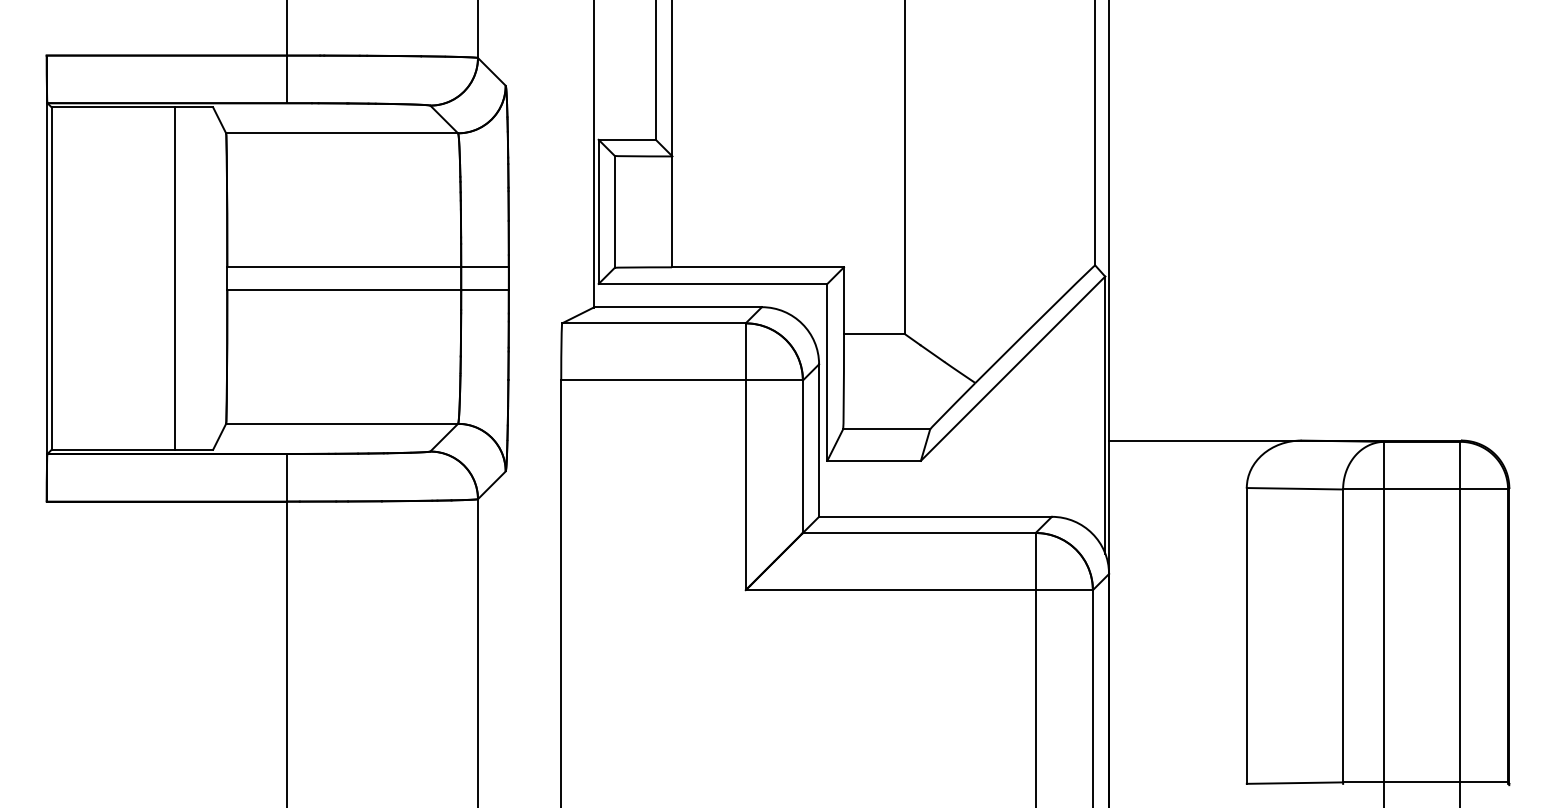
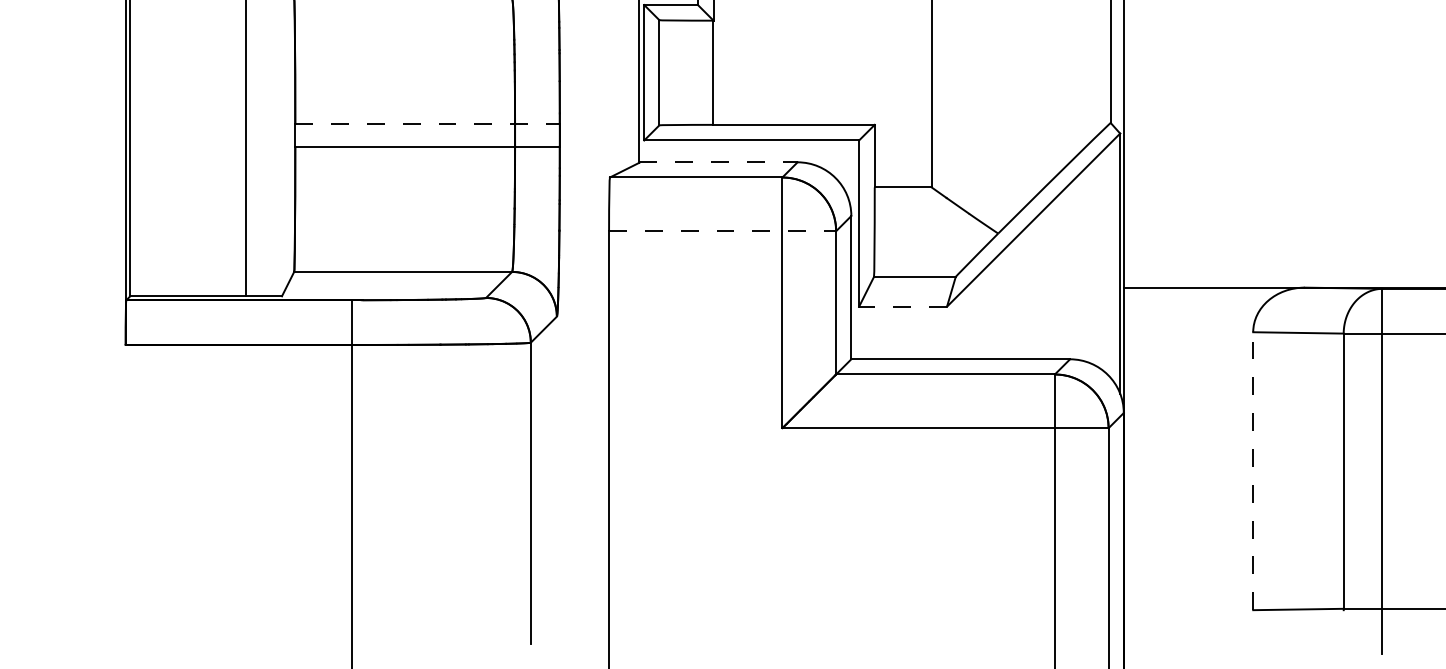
line: (368, 266) -> (427, 124), solid -> dashed
line: (678, 307) -> (719, 162), solid -> dashed
line: (682, 380) -> (723, 231), solid -> dashed
line: (874, 460) -> (903, 306), solid -> dashed
line: (1246, 635) -> (1252, 470), solid -> dashed

